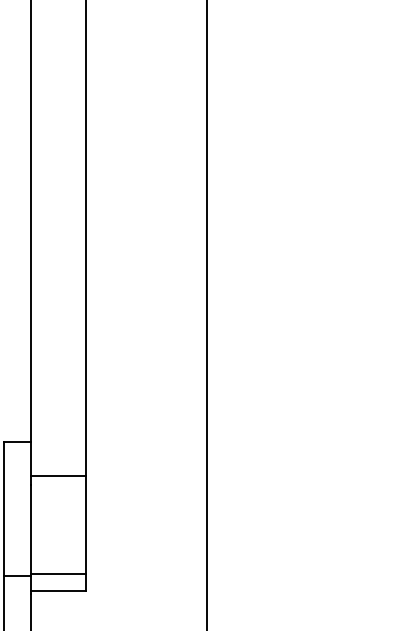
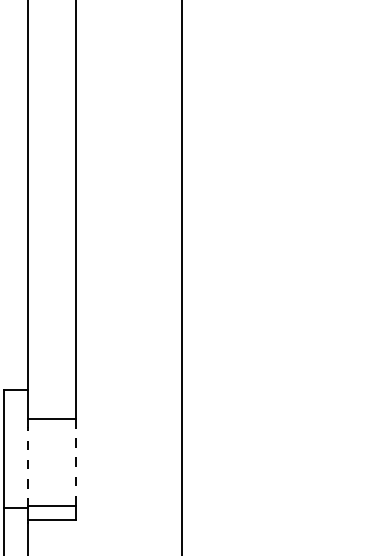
line: (86, 525) -> (76, 463), solid -> dashed
line: (31, 530) -> (27, 467), solid -> dashed

